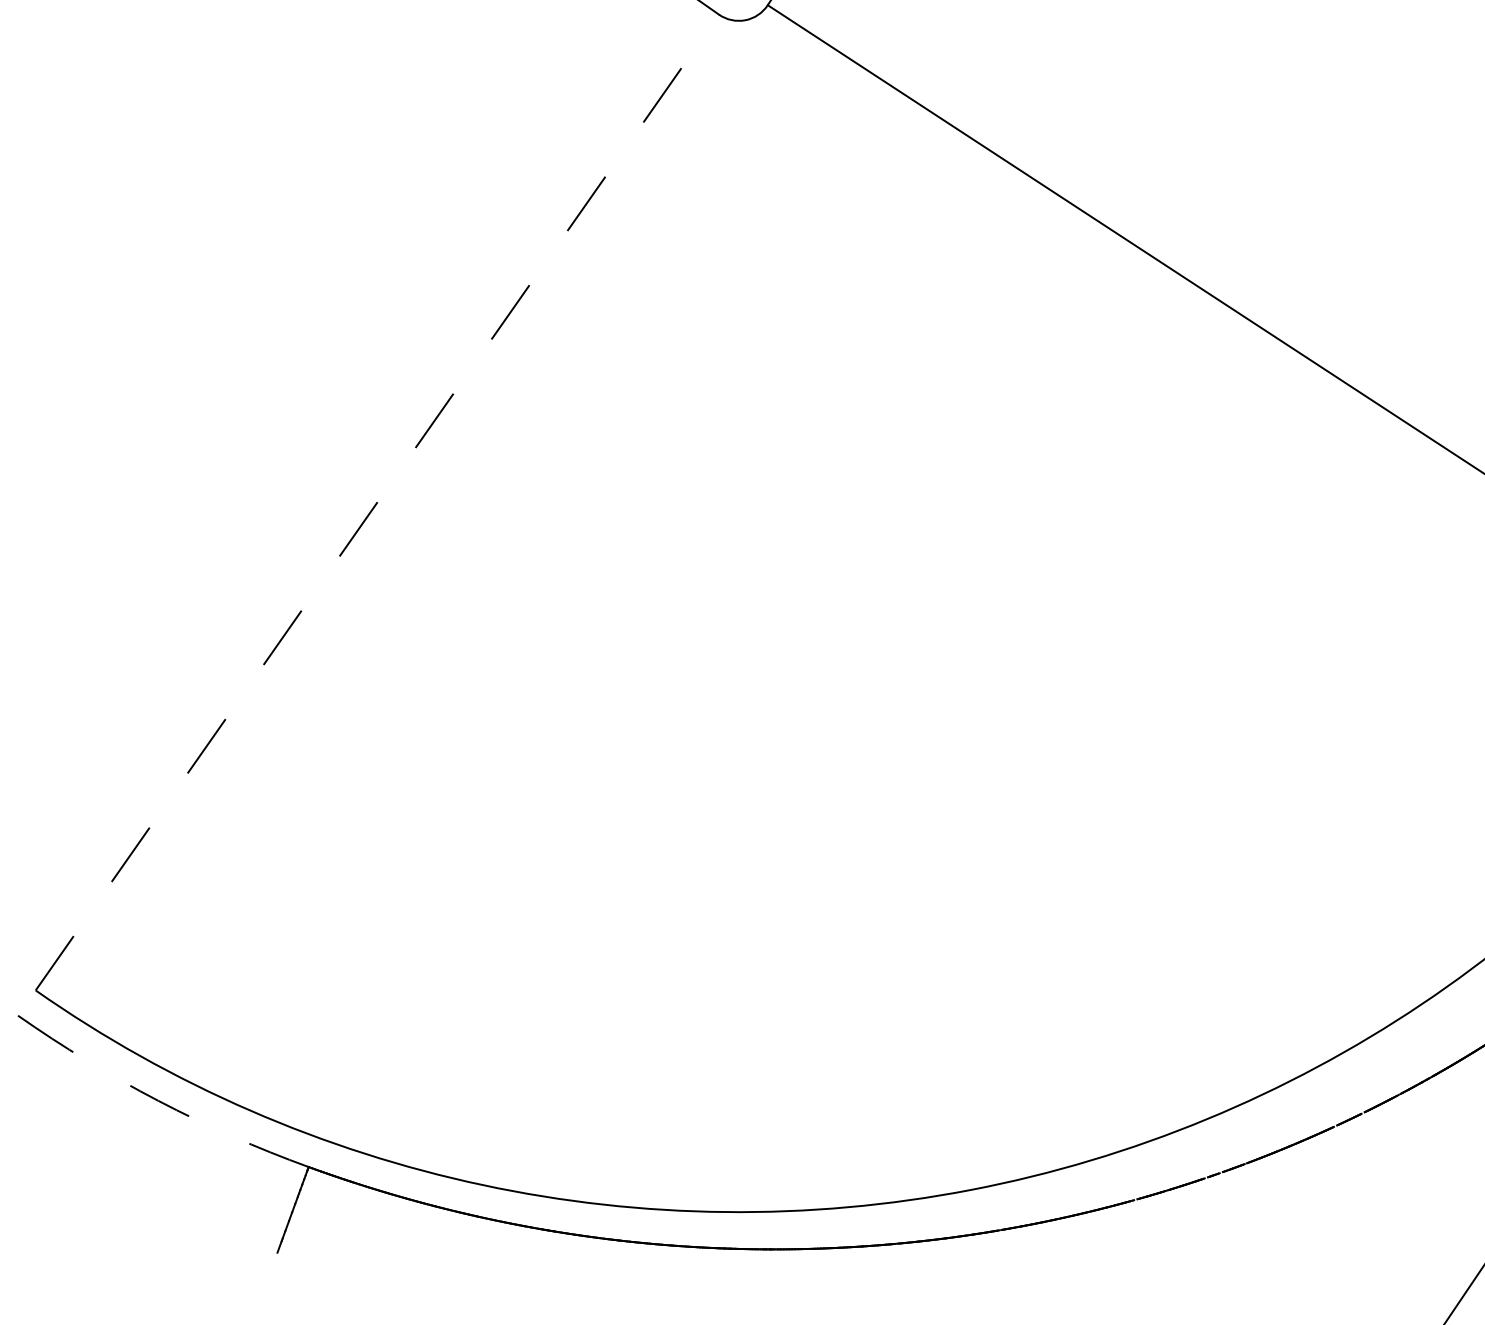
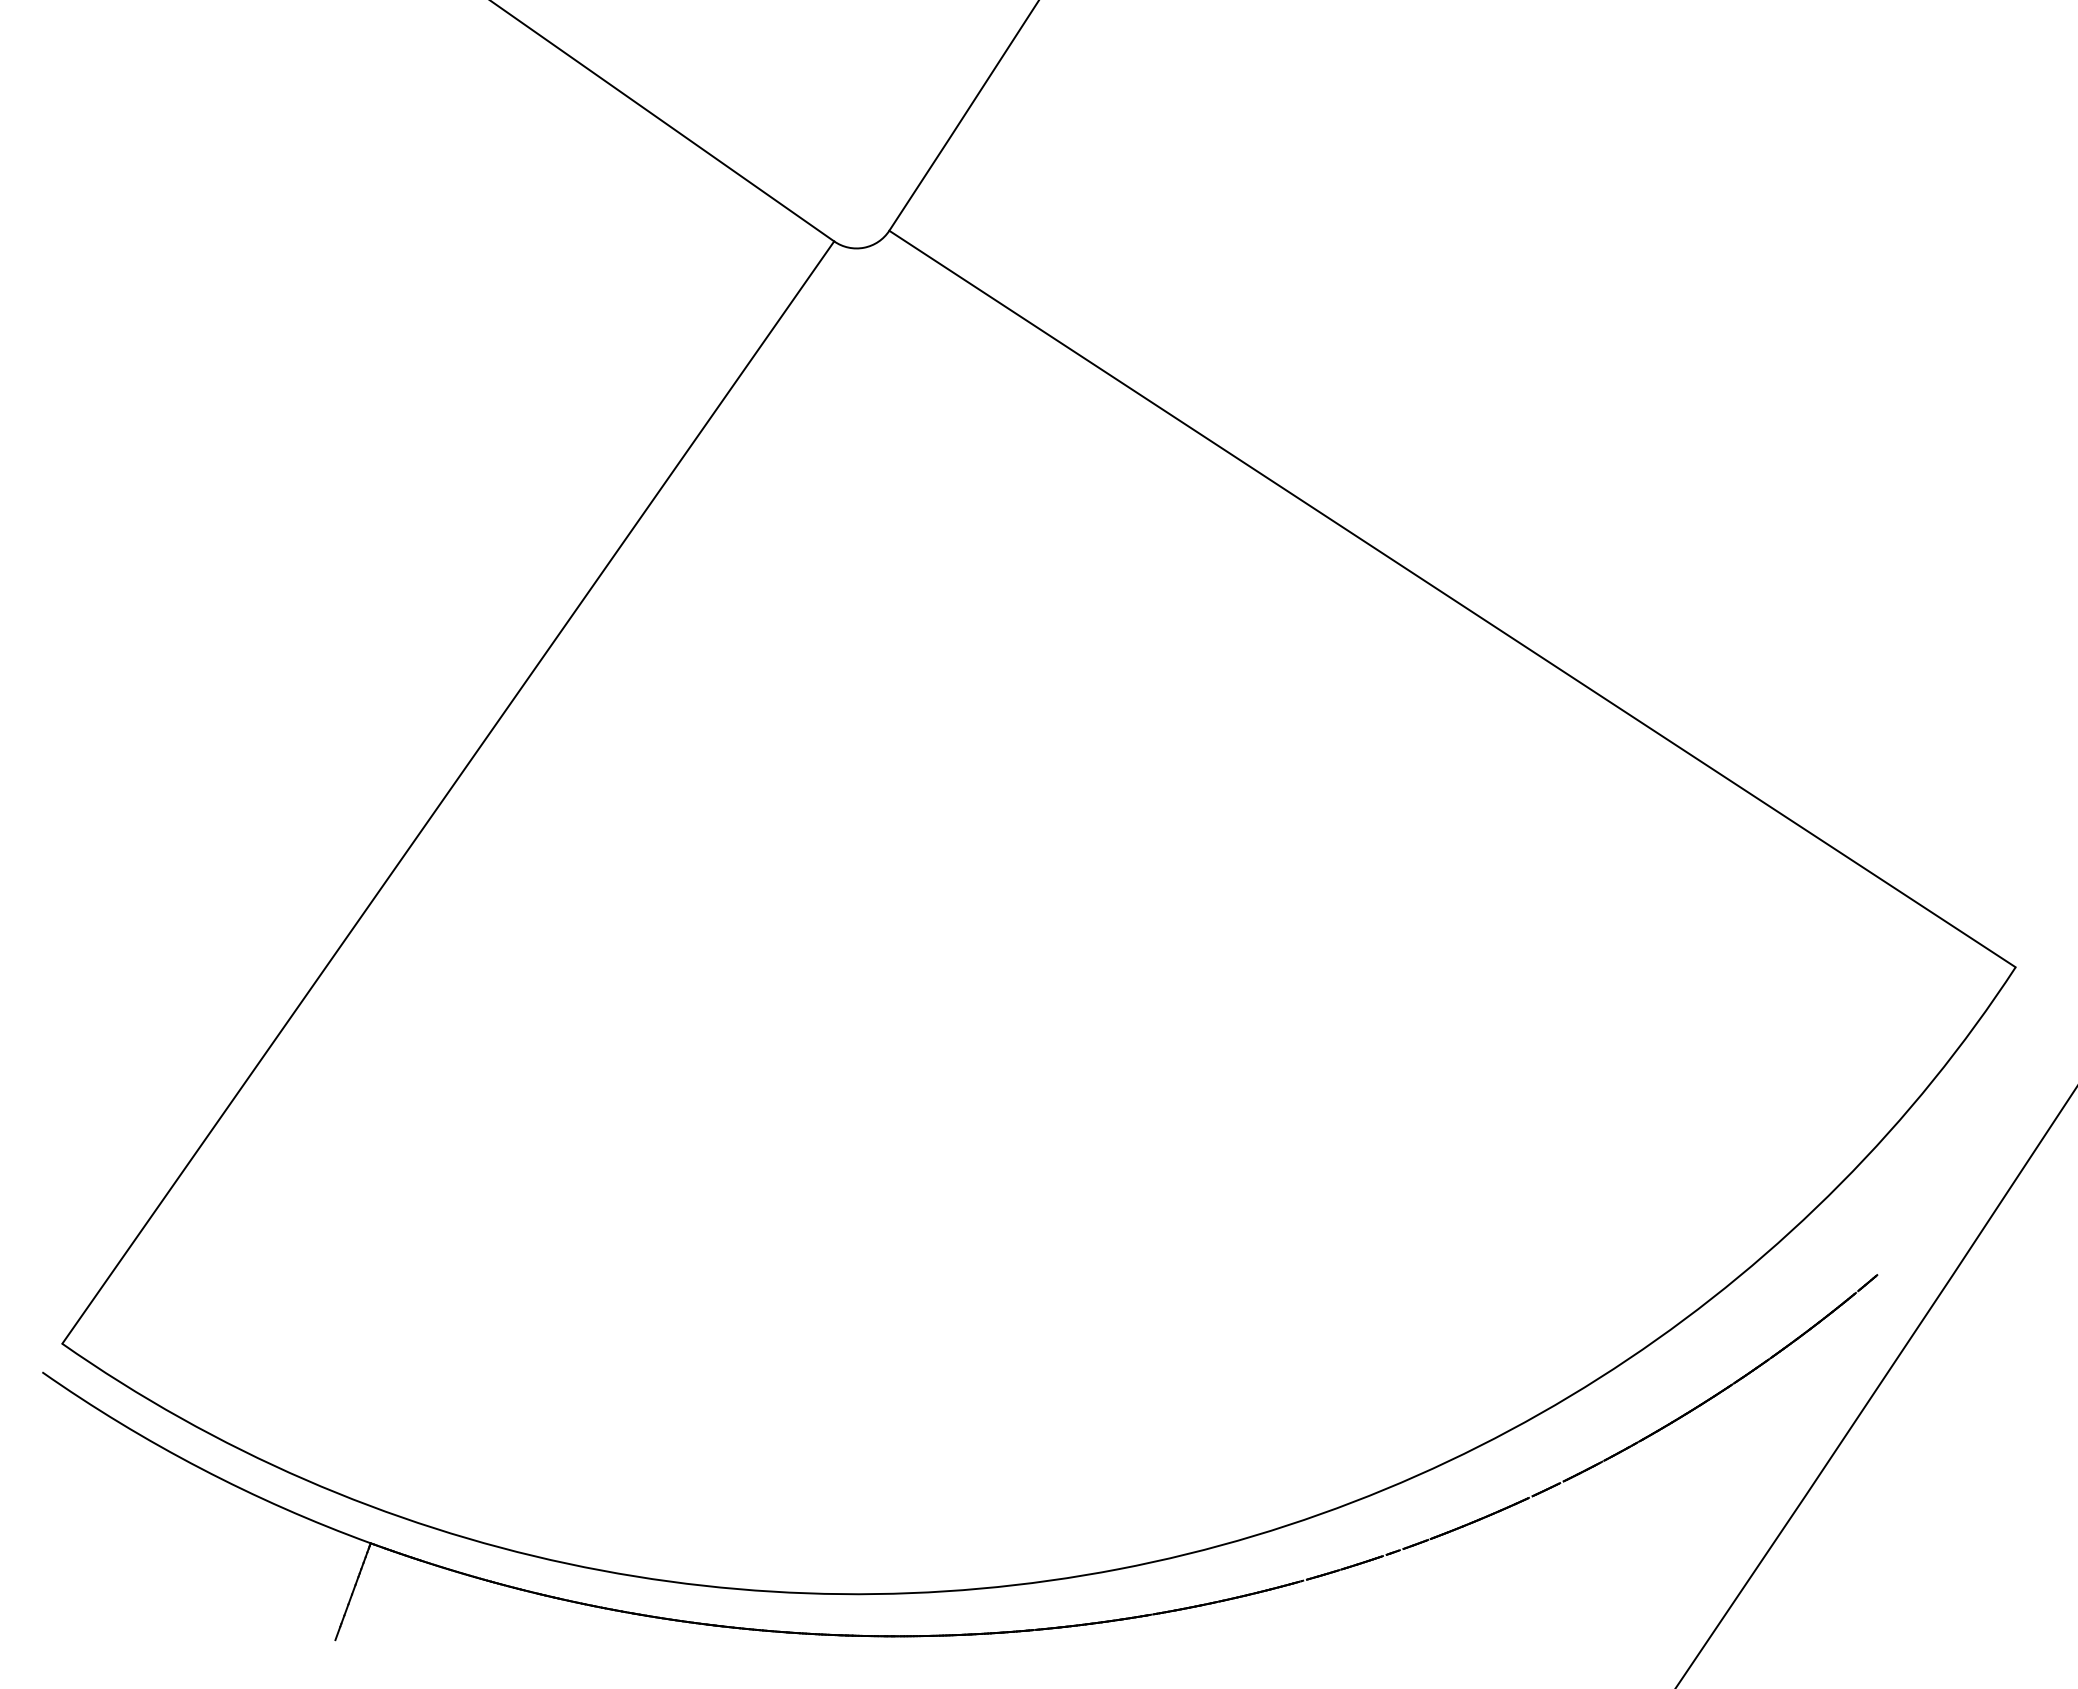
line: (377, 502) -> (448, 792), dashed -> solid
arc: (158, 1100) -> (200, 1468), dashed -> solid

